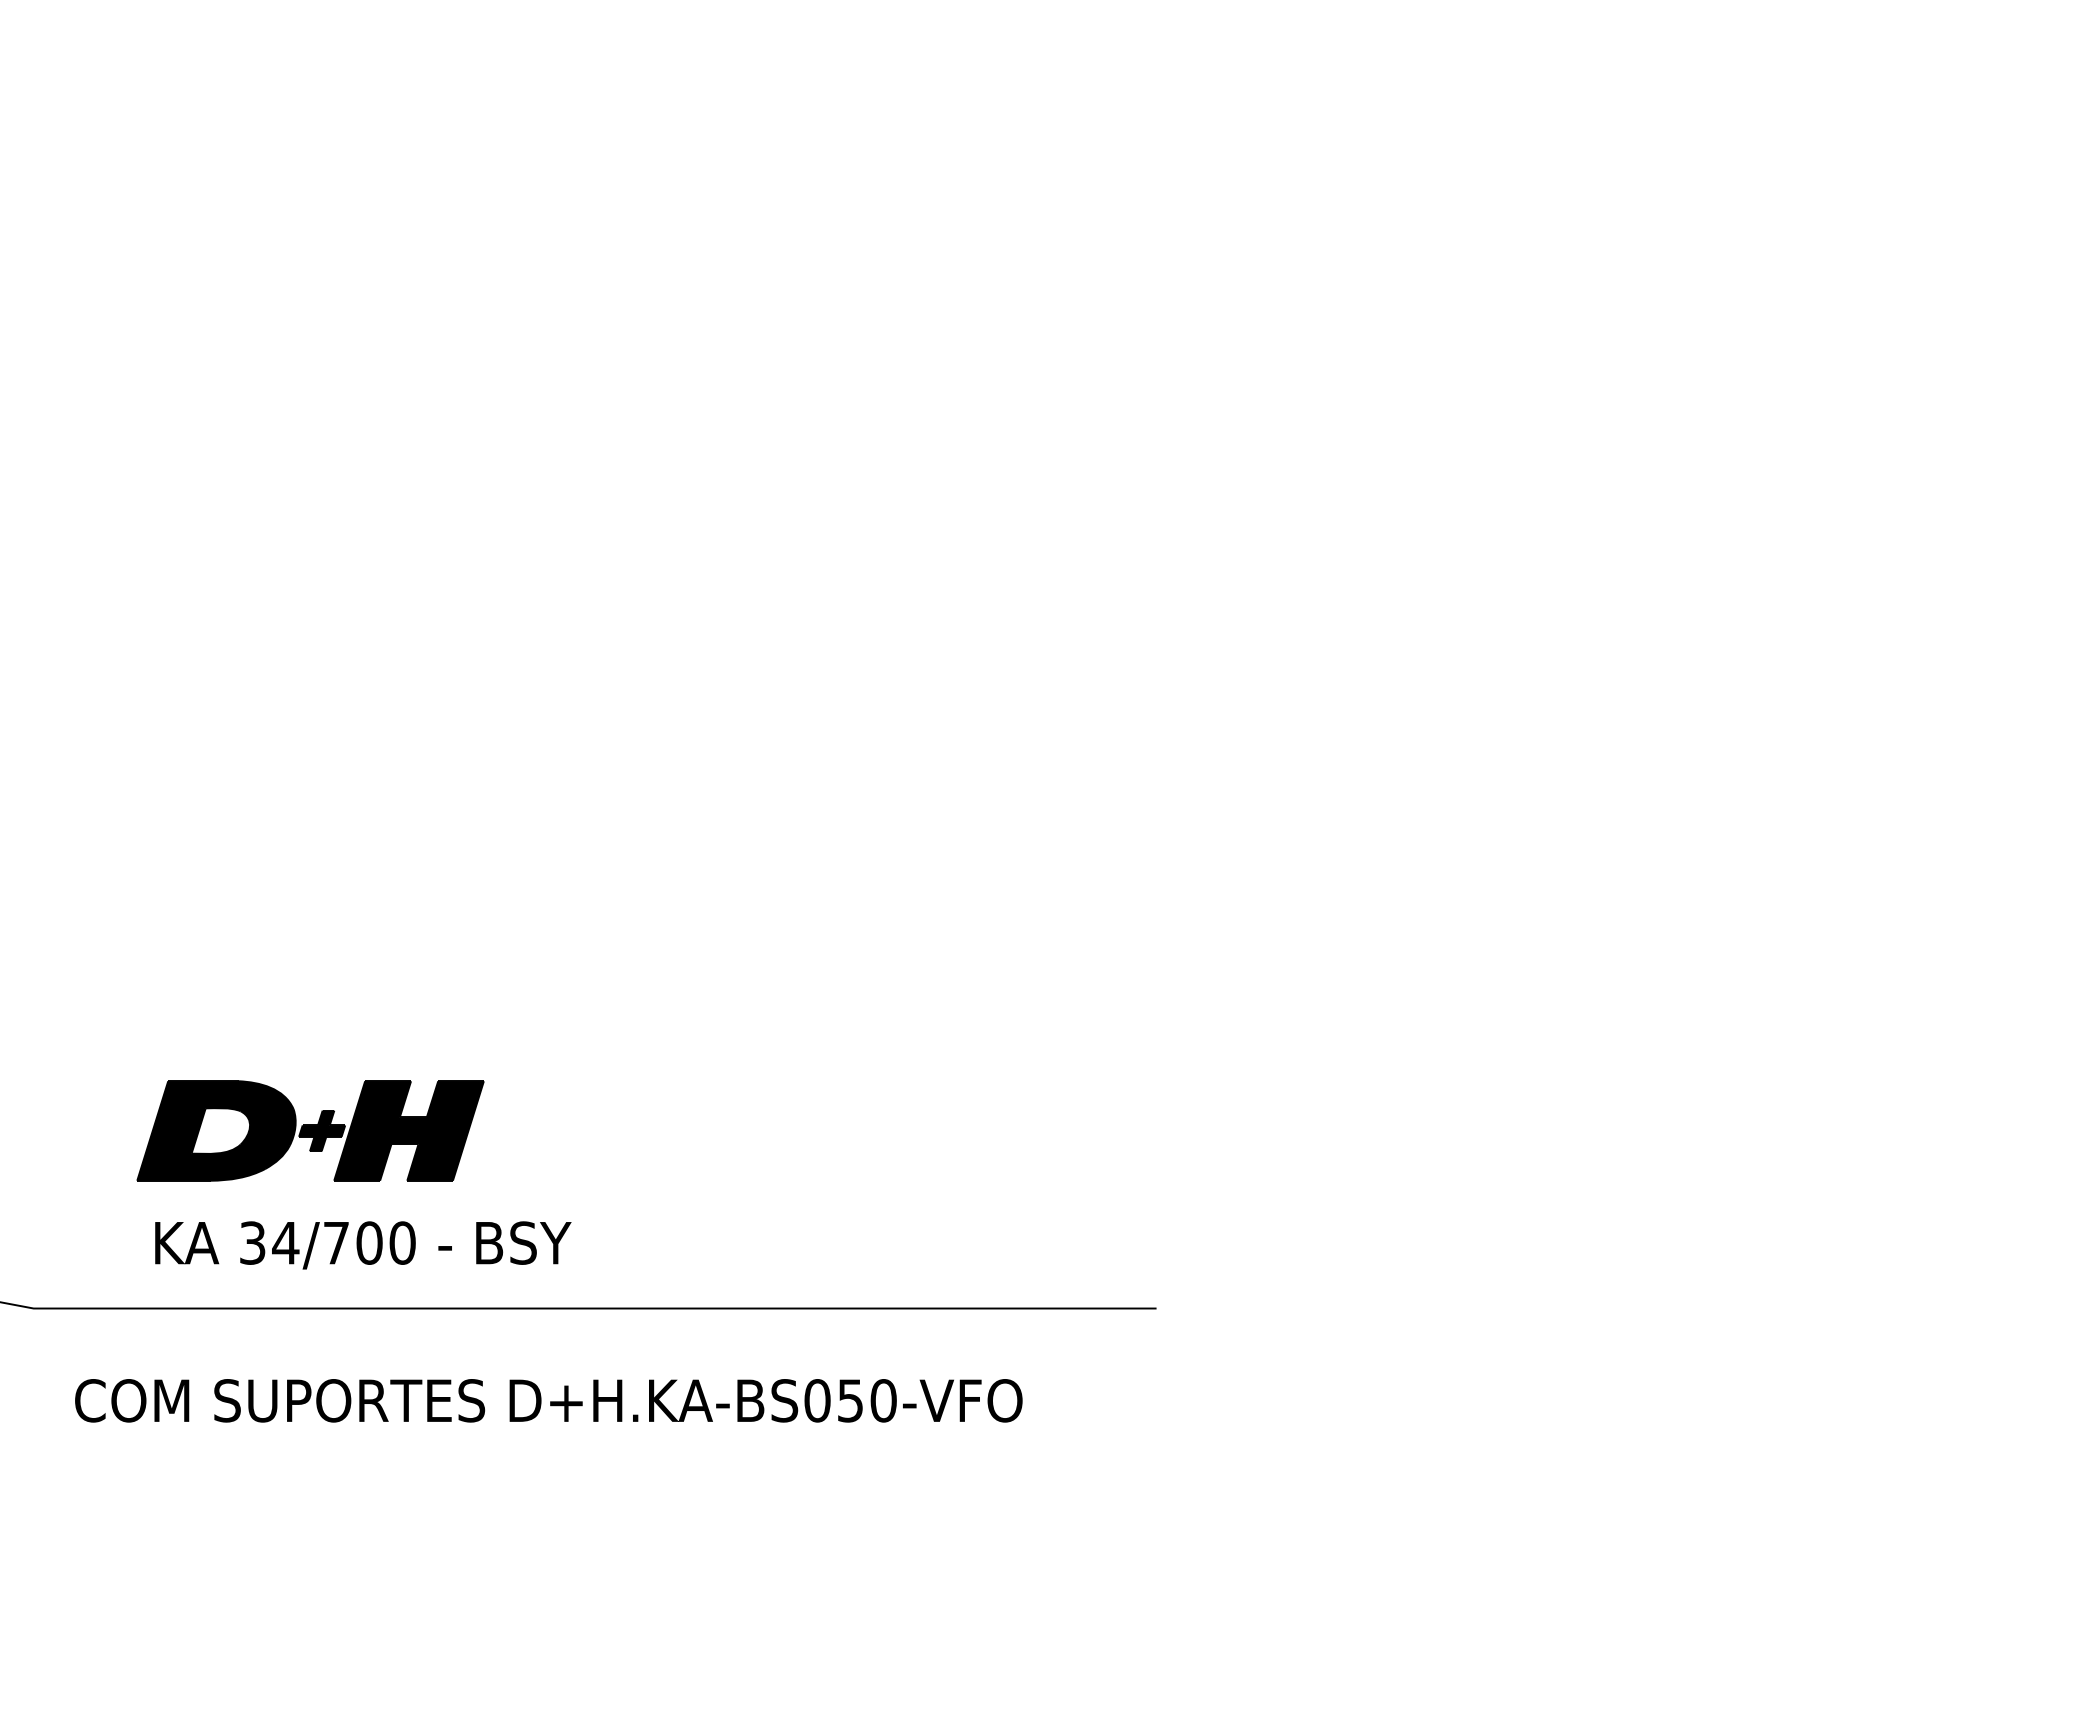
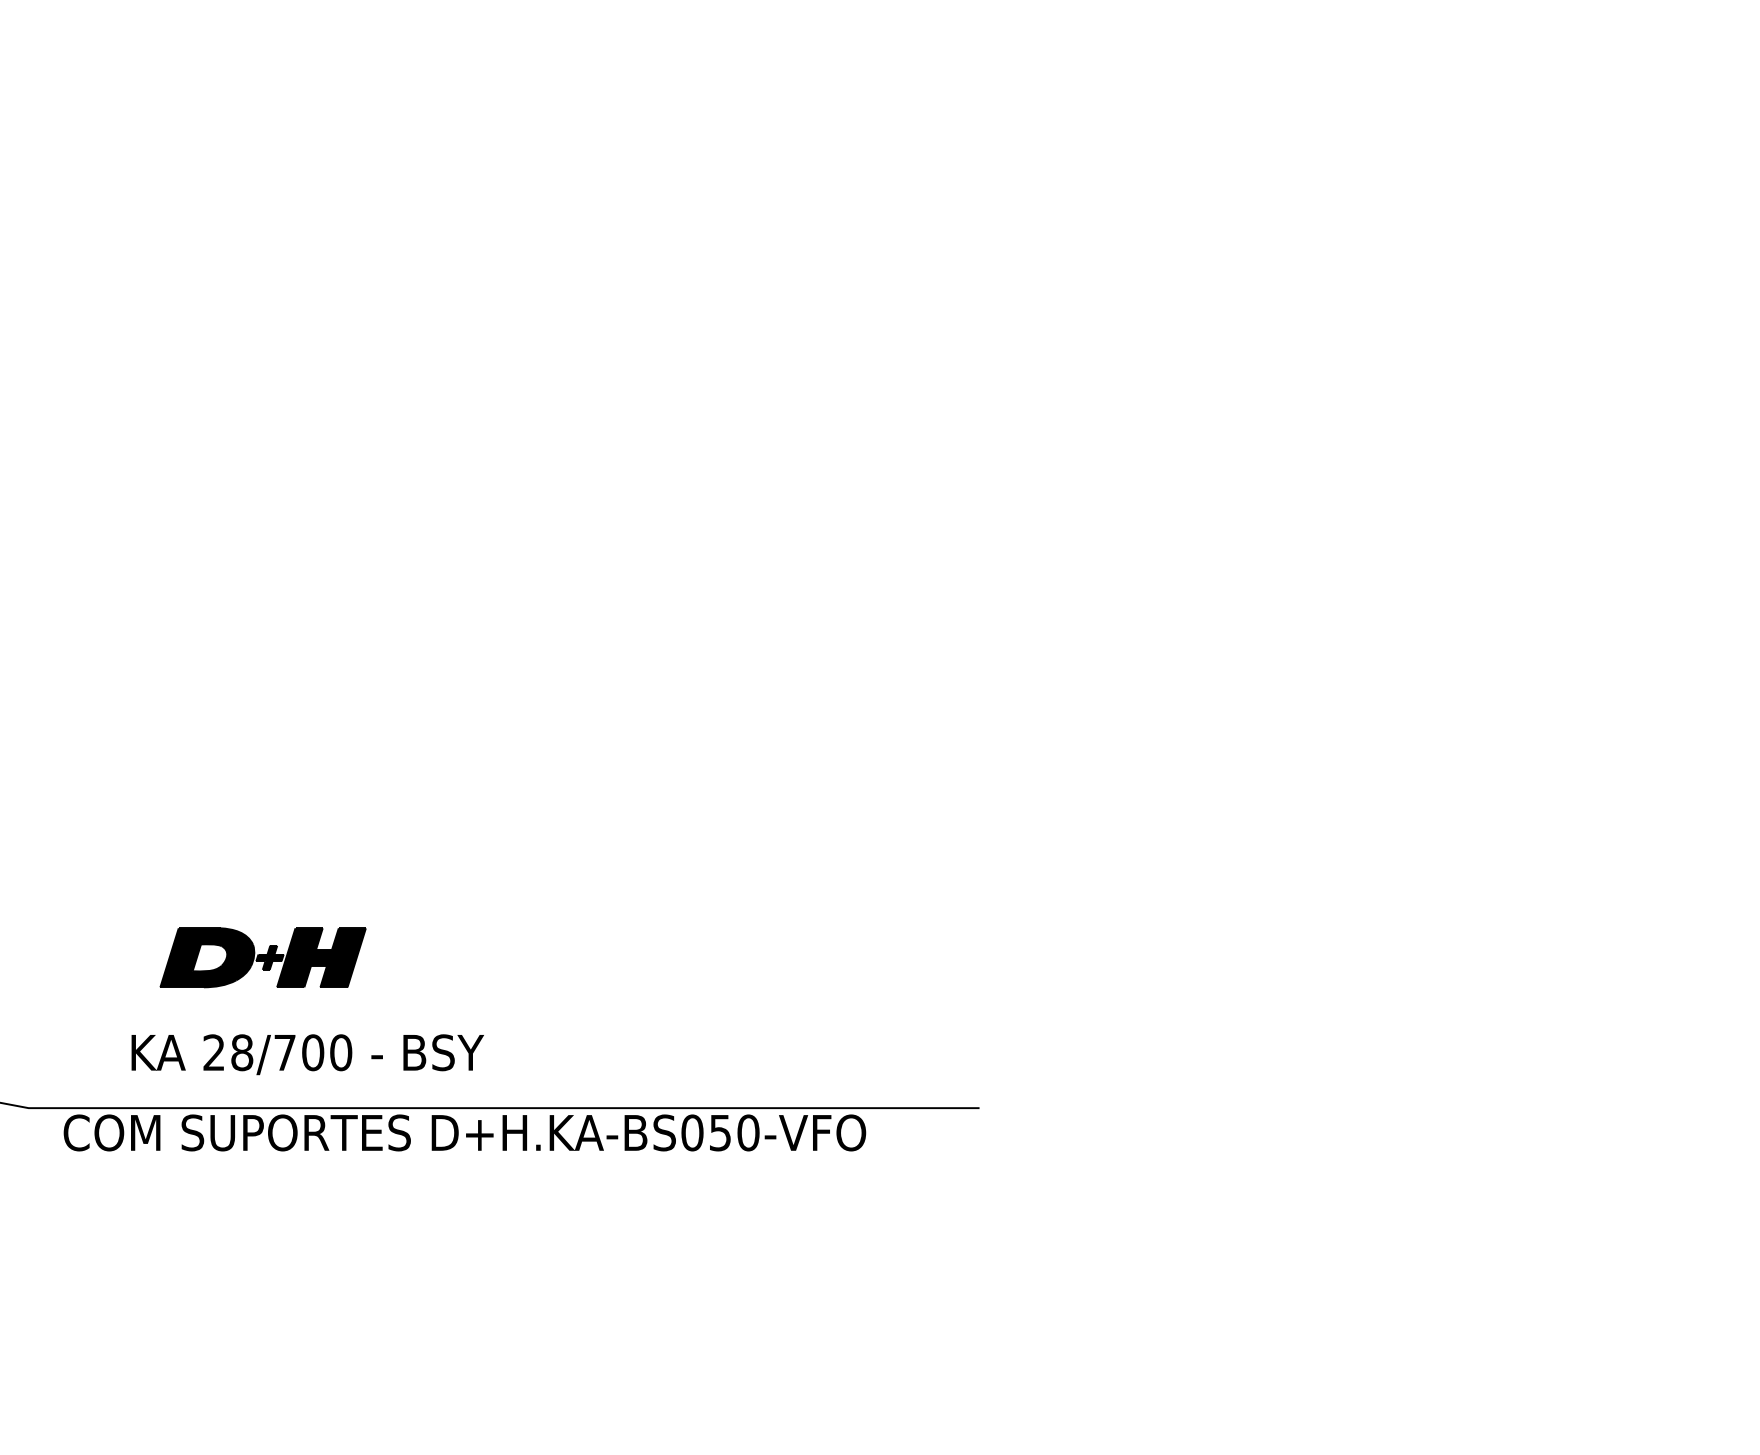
part: (310, 1130) -> (263, 957), size x0.7
text: (269, 1242) -> (228, 1052), 34/700 -> 28/700
text: (548, 1400) -> (464, 1132), moved

